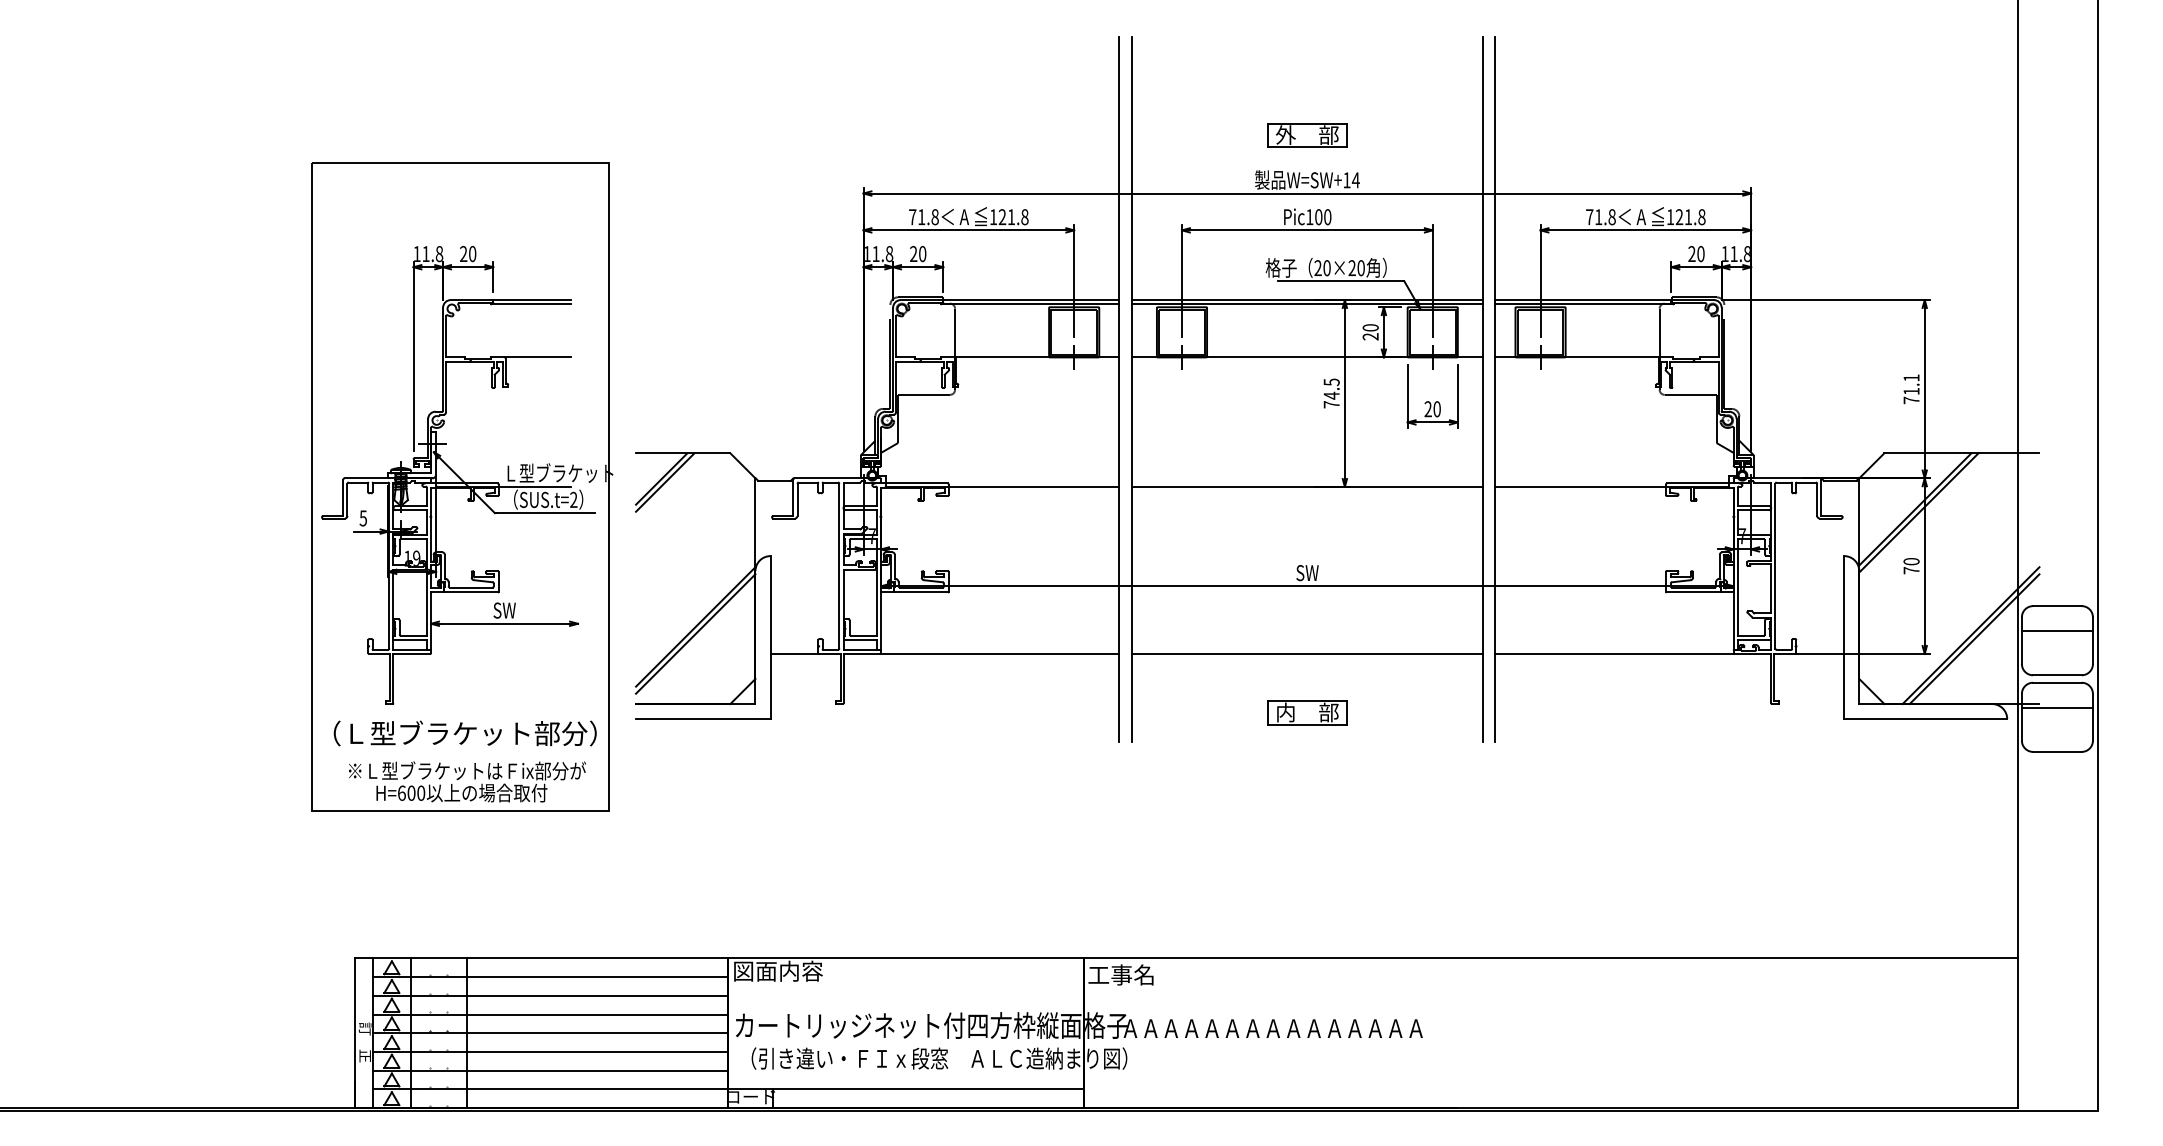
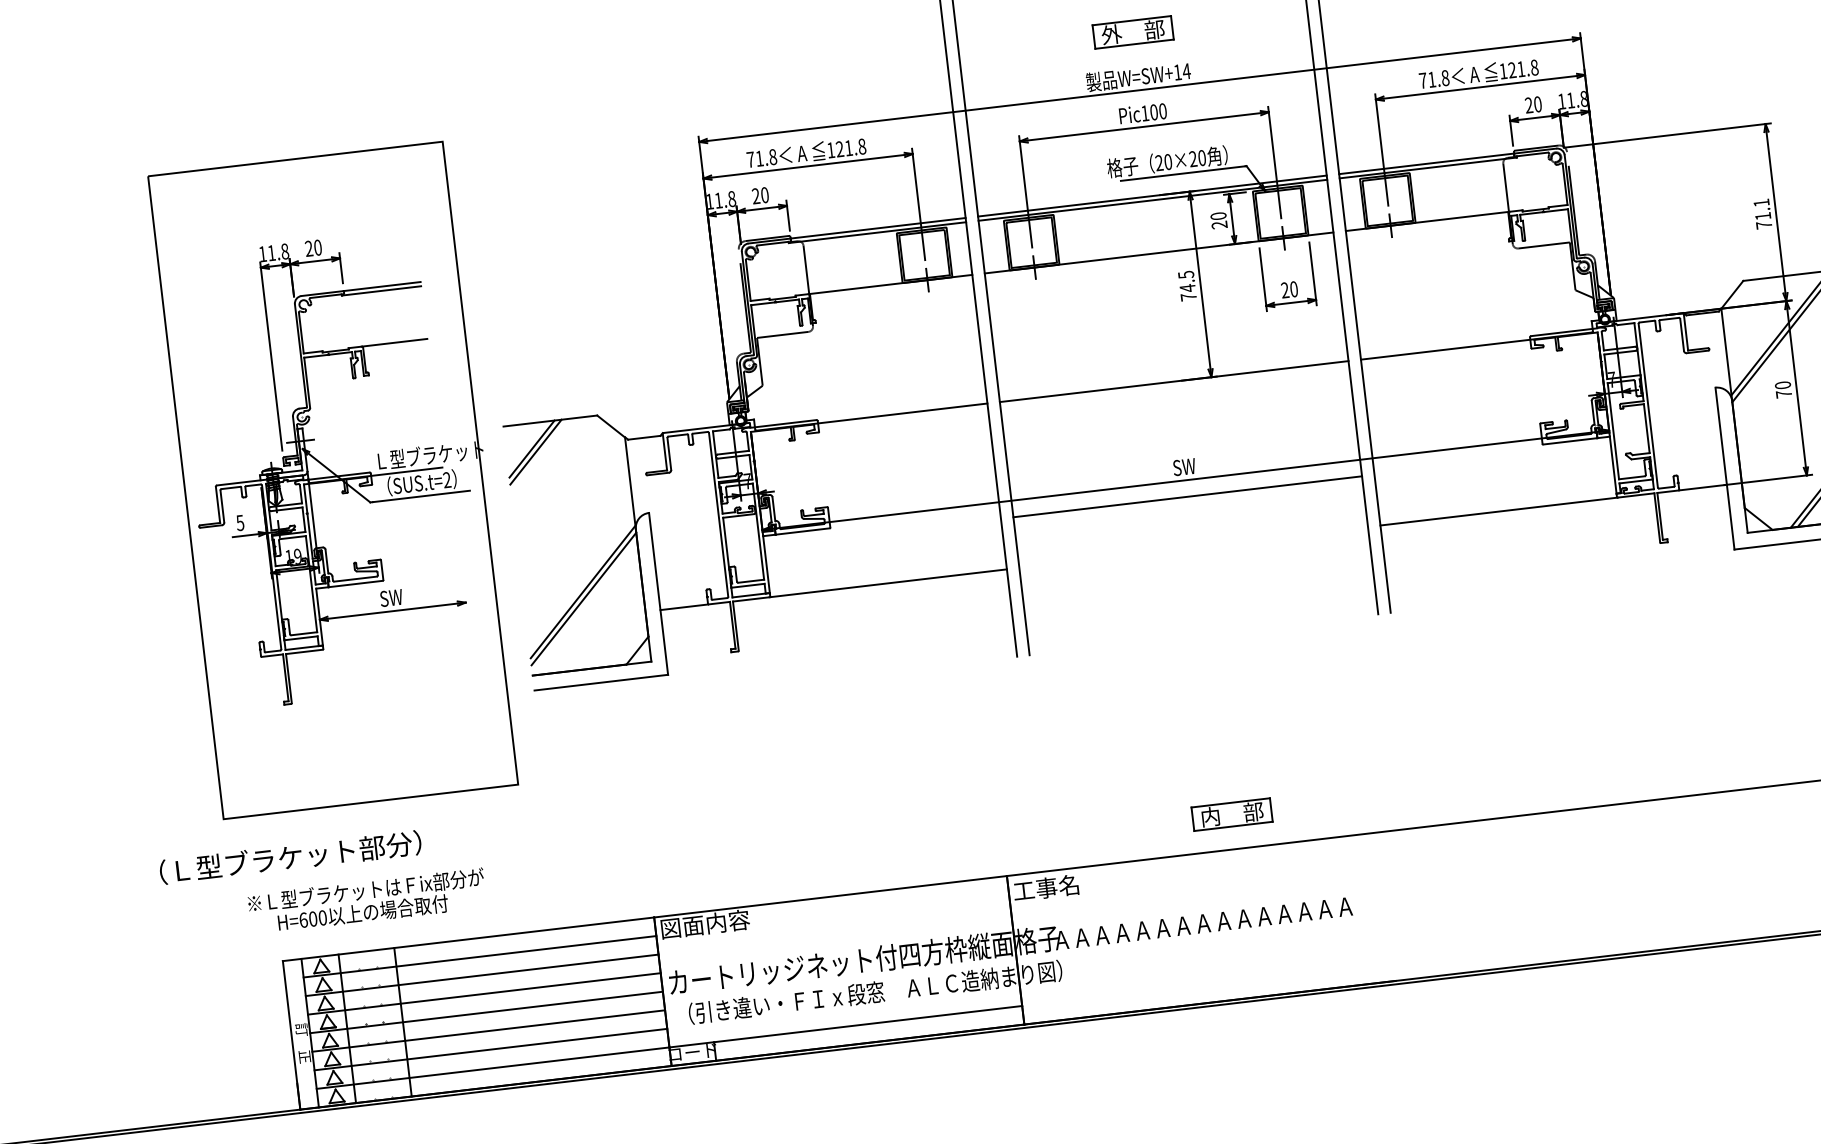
line: (1306, 653) -> (1186, 496), moved
part: (1307, 712) -> (1232, 814), moved
text: (464, 733) -> (289, 857), moved
text: (467, 781) -> (367, 900), moved

